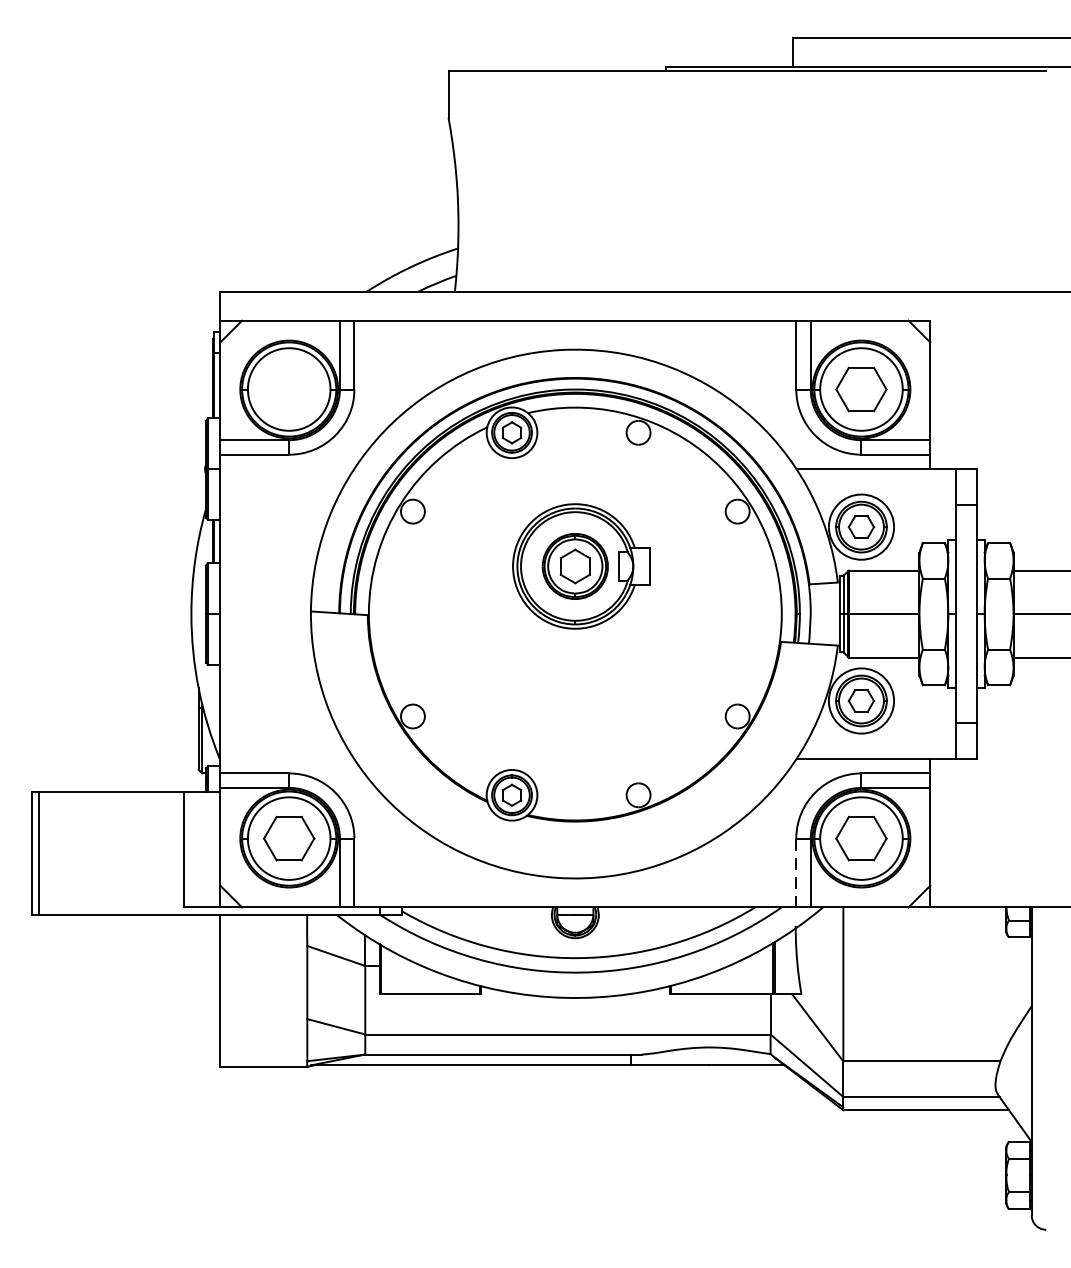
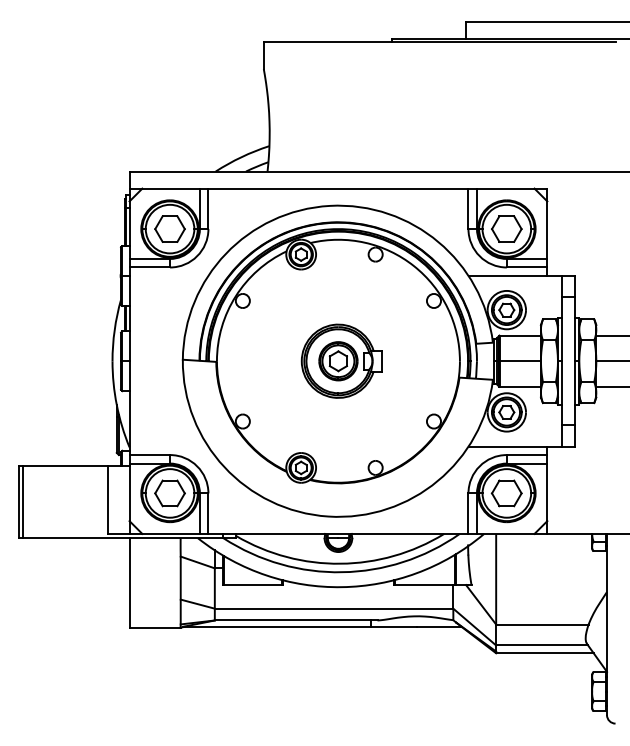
part: (288, 388) -> (169, 228), added
part: (580, 565) -> (341, 360), moved
line: (796, 872) -> (468, 513), dashed -> solid

